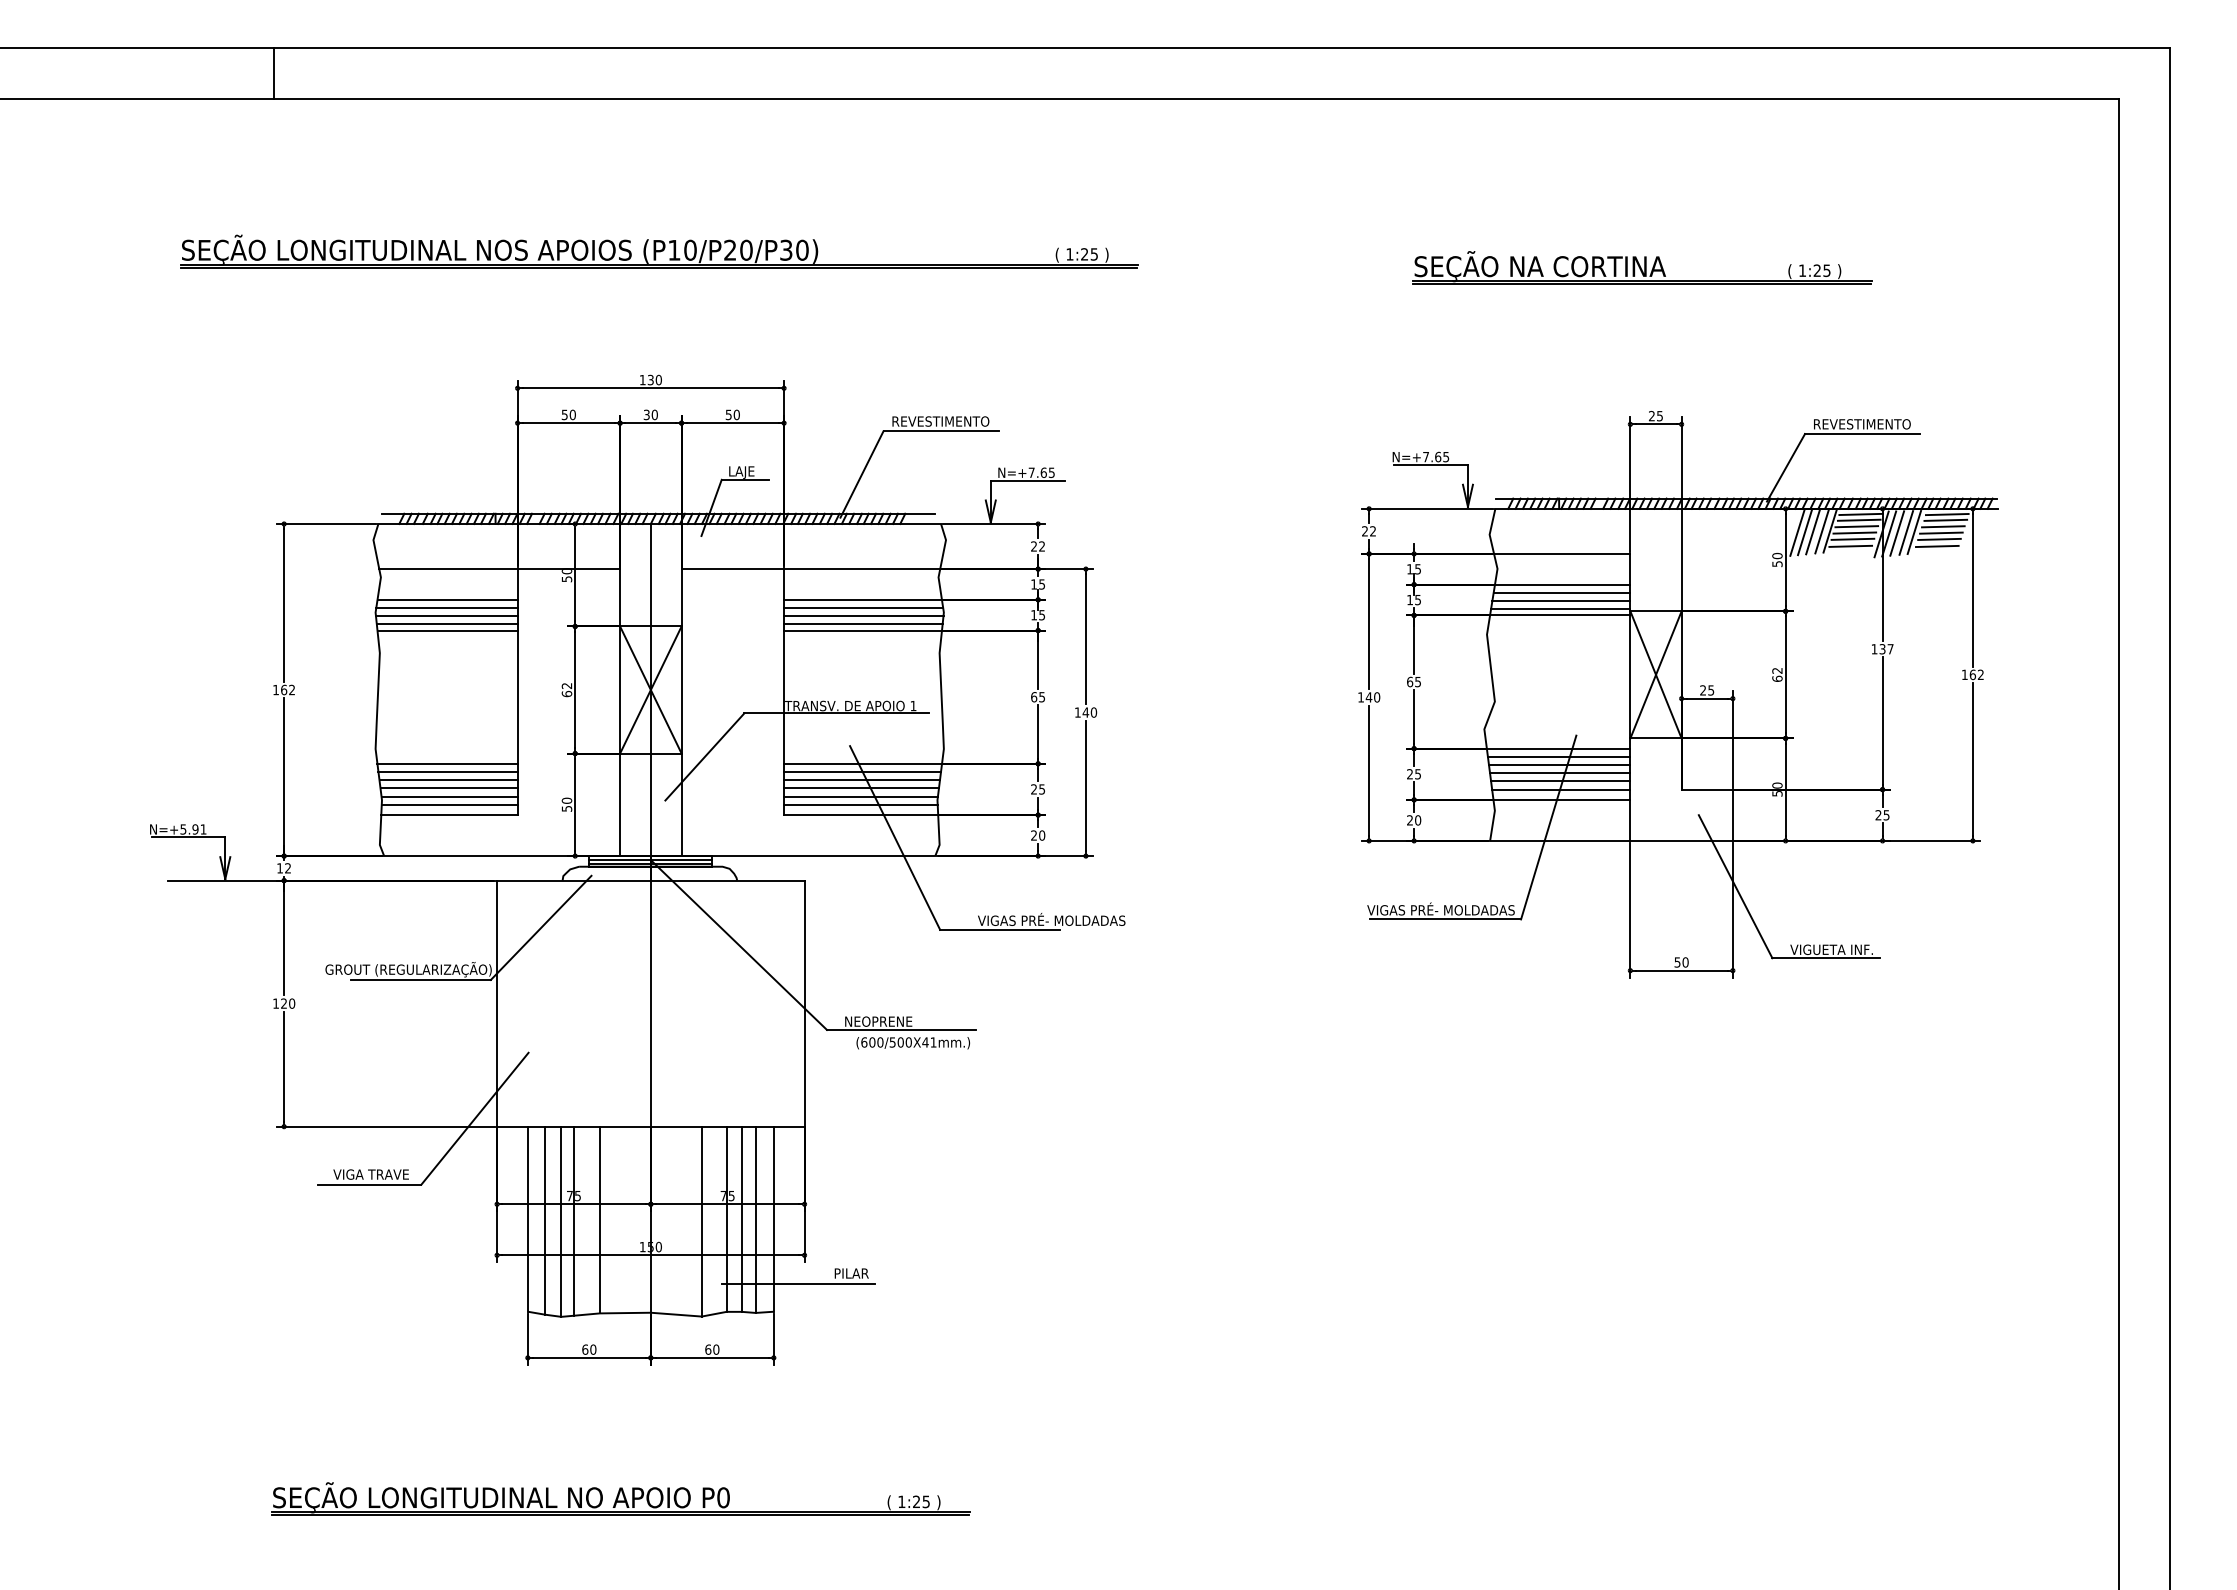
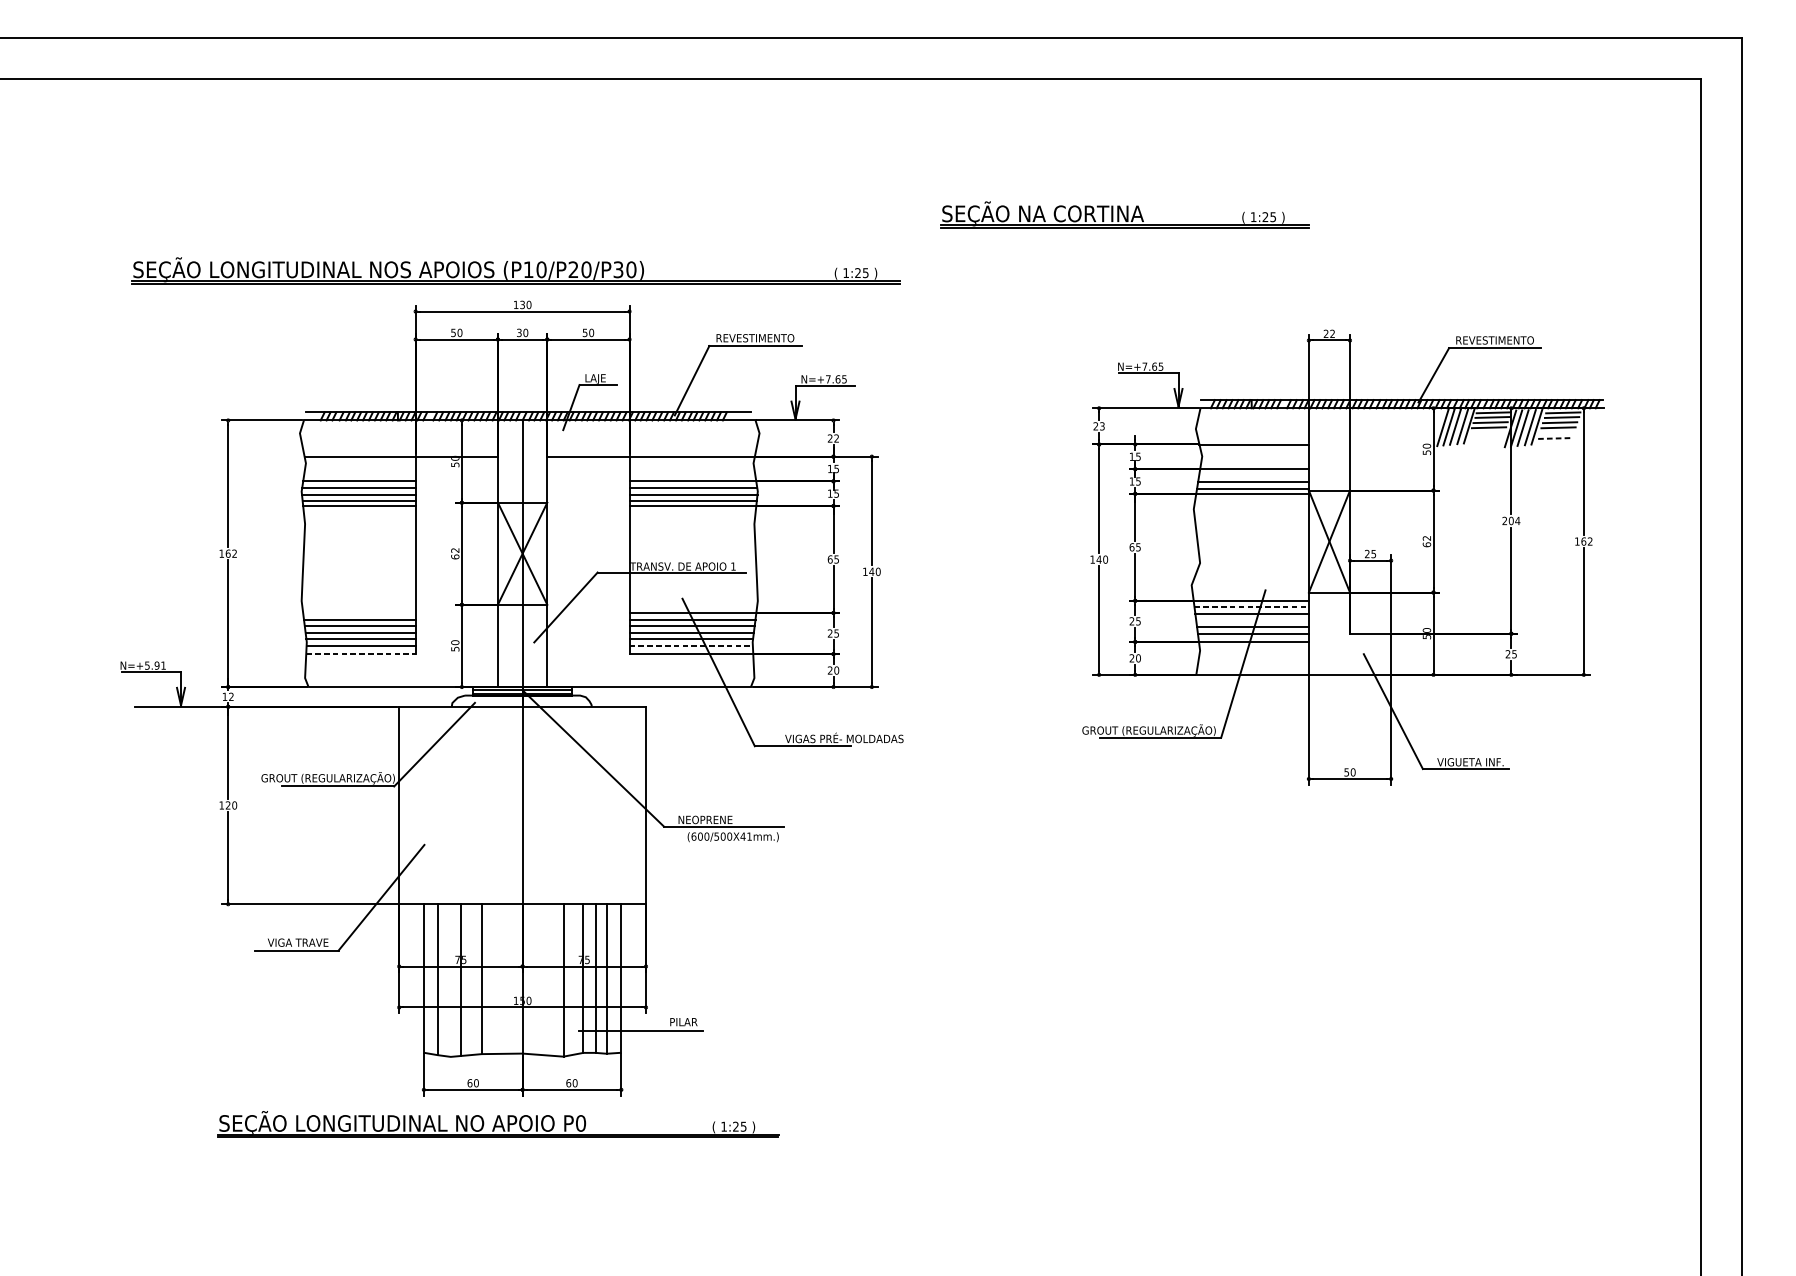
line: (273, 72) -> (219, 58), removed
part: (659, 251) -> (516, 270), moved
part: (1642, 267) -> (1125, 214), moved
text: (1659, 415) -> (1332, 333), 25 -> 22
text: (1373, 531) -> (1102, 426), 22 -> 23
line: (1852, 538) -> (1487, 432), removed
line: (1939, 538) -> (1557, 432), removed
line: (1850, 545) -> (1485, 437), removed
line: (1937, 546) -> (1555, 438), solid -> dashed
line: (1561, 592) -> (1253, 475), removed
text: (1882, 649) -> (1511, 521), 137 -> 204
line: (1559, 756) -> (1251, 607), solid -> dashed
line: (447, 763) -> (359, 612), removed
line: (1560, 773) -> (1252, 620), removed
line: (860, 804) -> (690, 645), solid -> dashed
line: (449, 815) -> (360, 654), solid -> dashed
text: (1431, 909) -> (1149, 729), VIGAS PRÉ- MOLDADAS -> GROUT (REGULARIZAÇÃO)
line: (561, 1221) -> (450, 980), removed
part: (620, 1498) -> (498, 1124), moved

